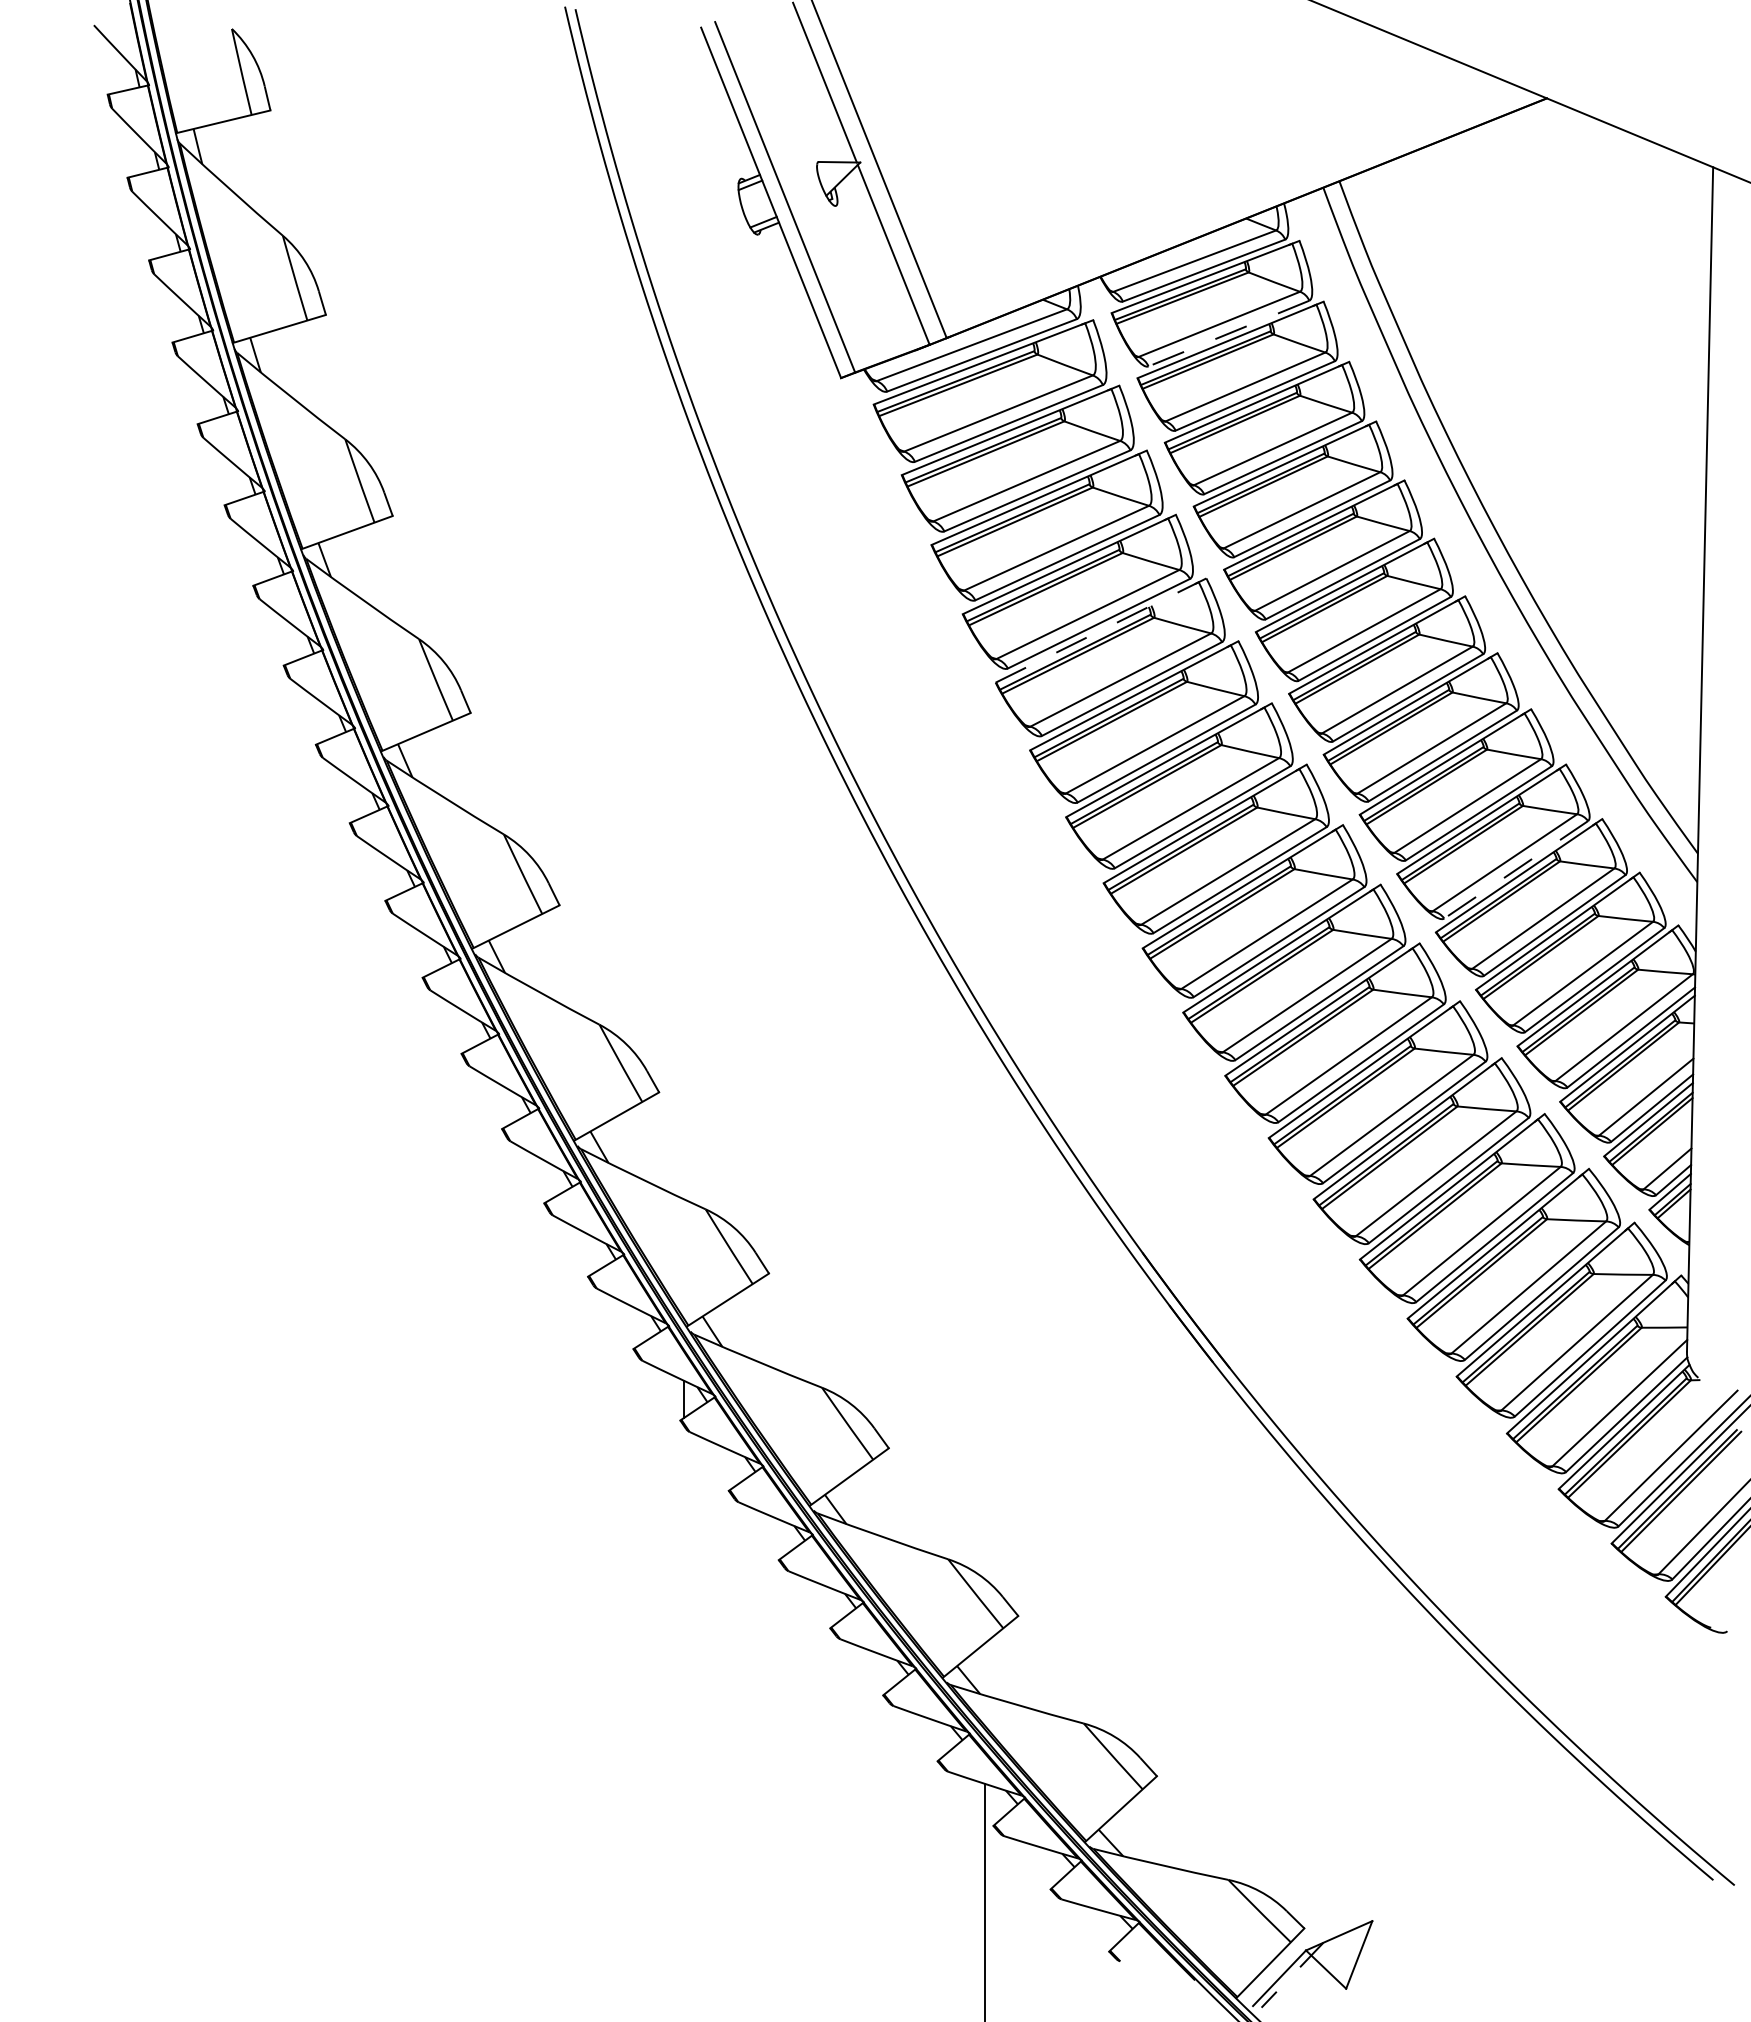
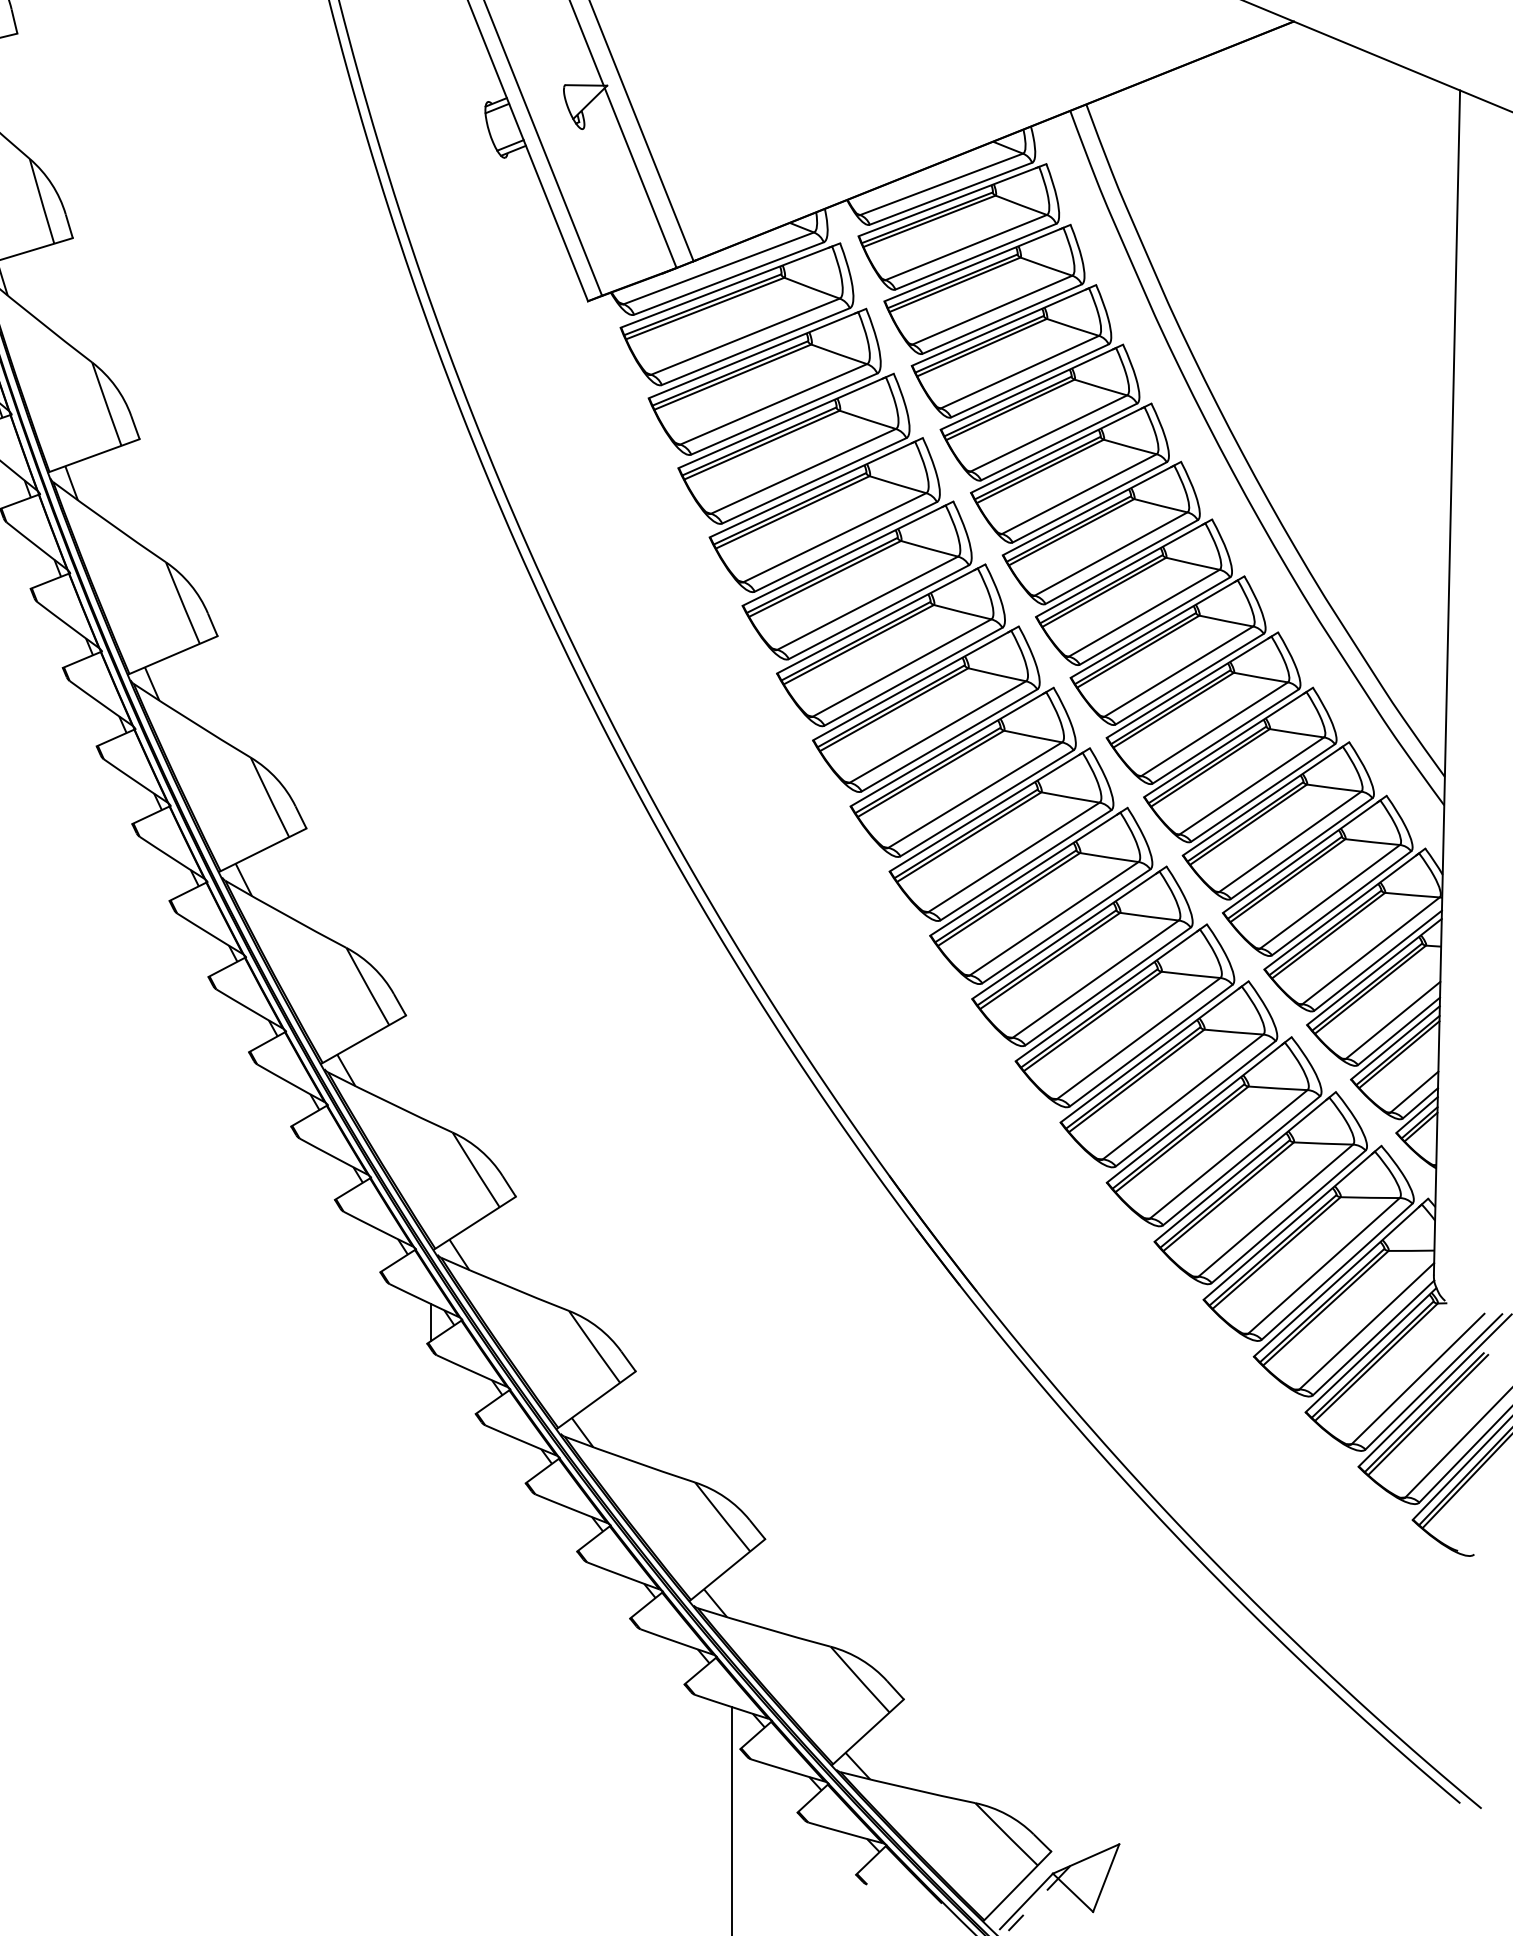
line: (1228, 333) -> (975, 256), dashed -> solid
line: (1101, 630) -> (848, 553), dashed -> solid
line: (1516, 869) -> (1263, 792), dashed -> solid

